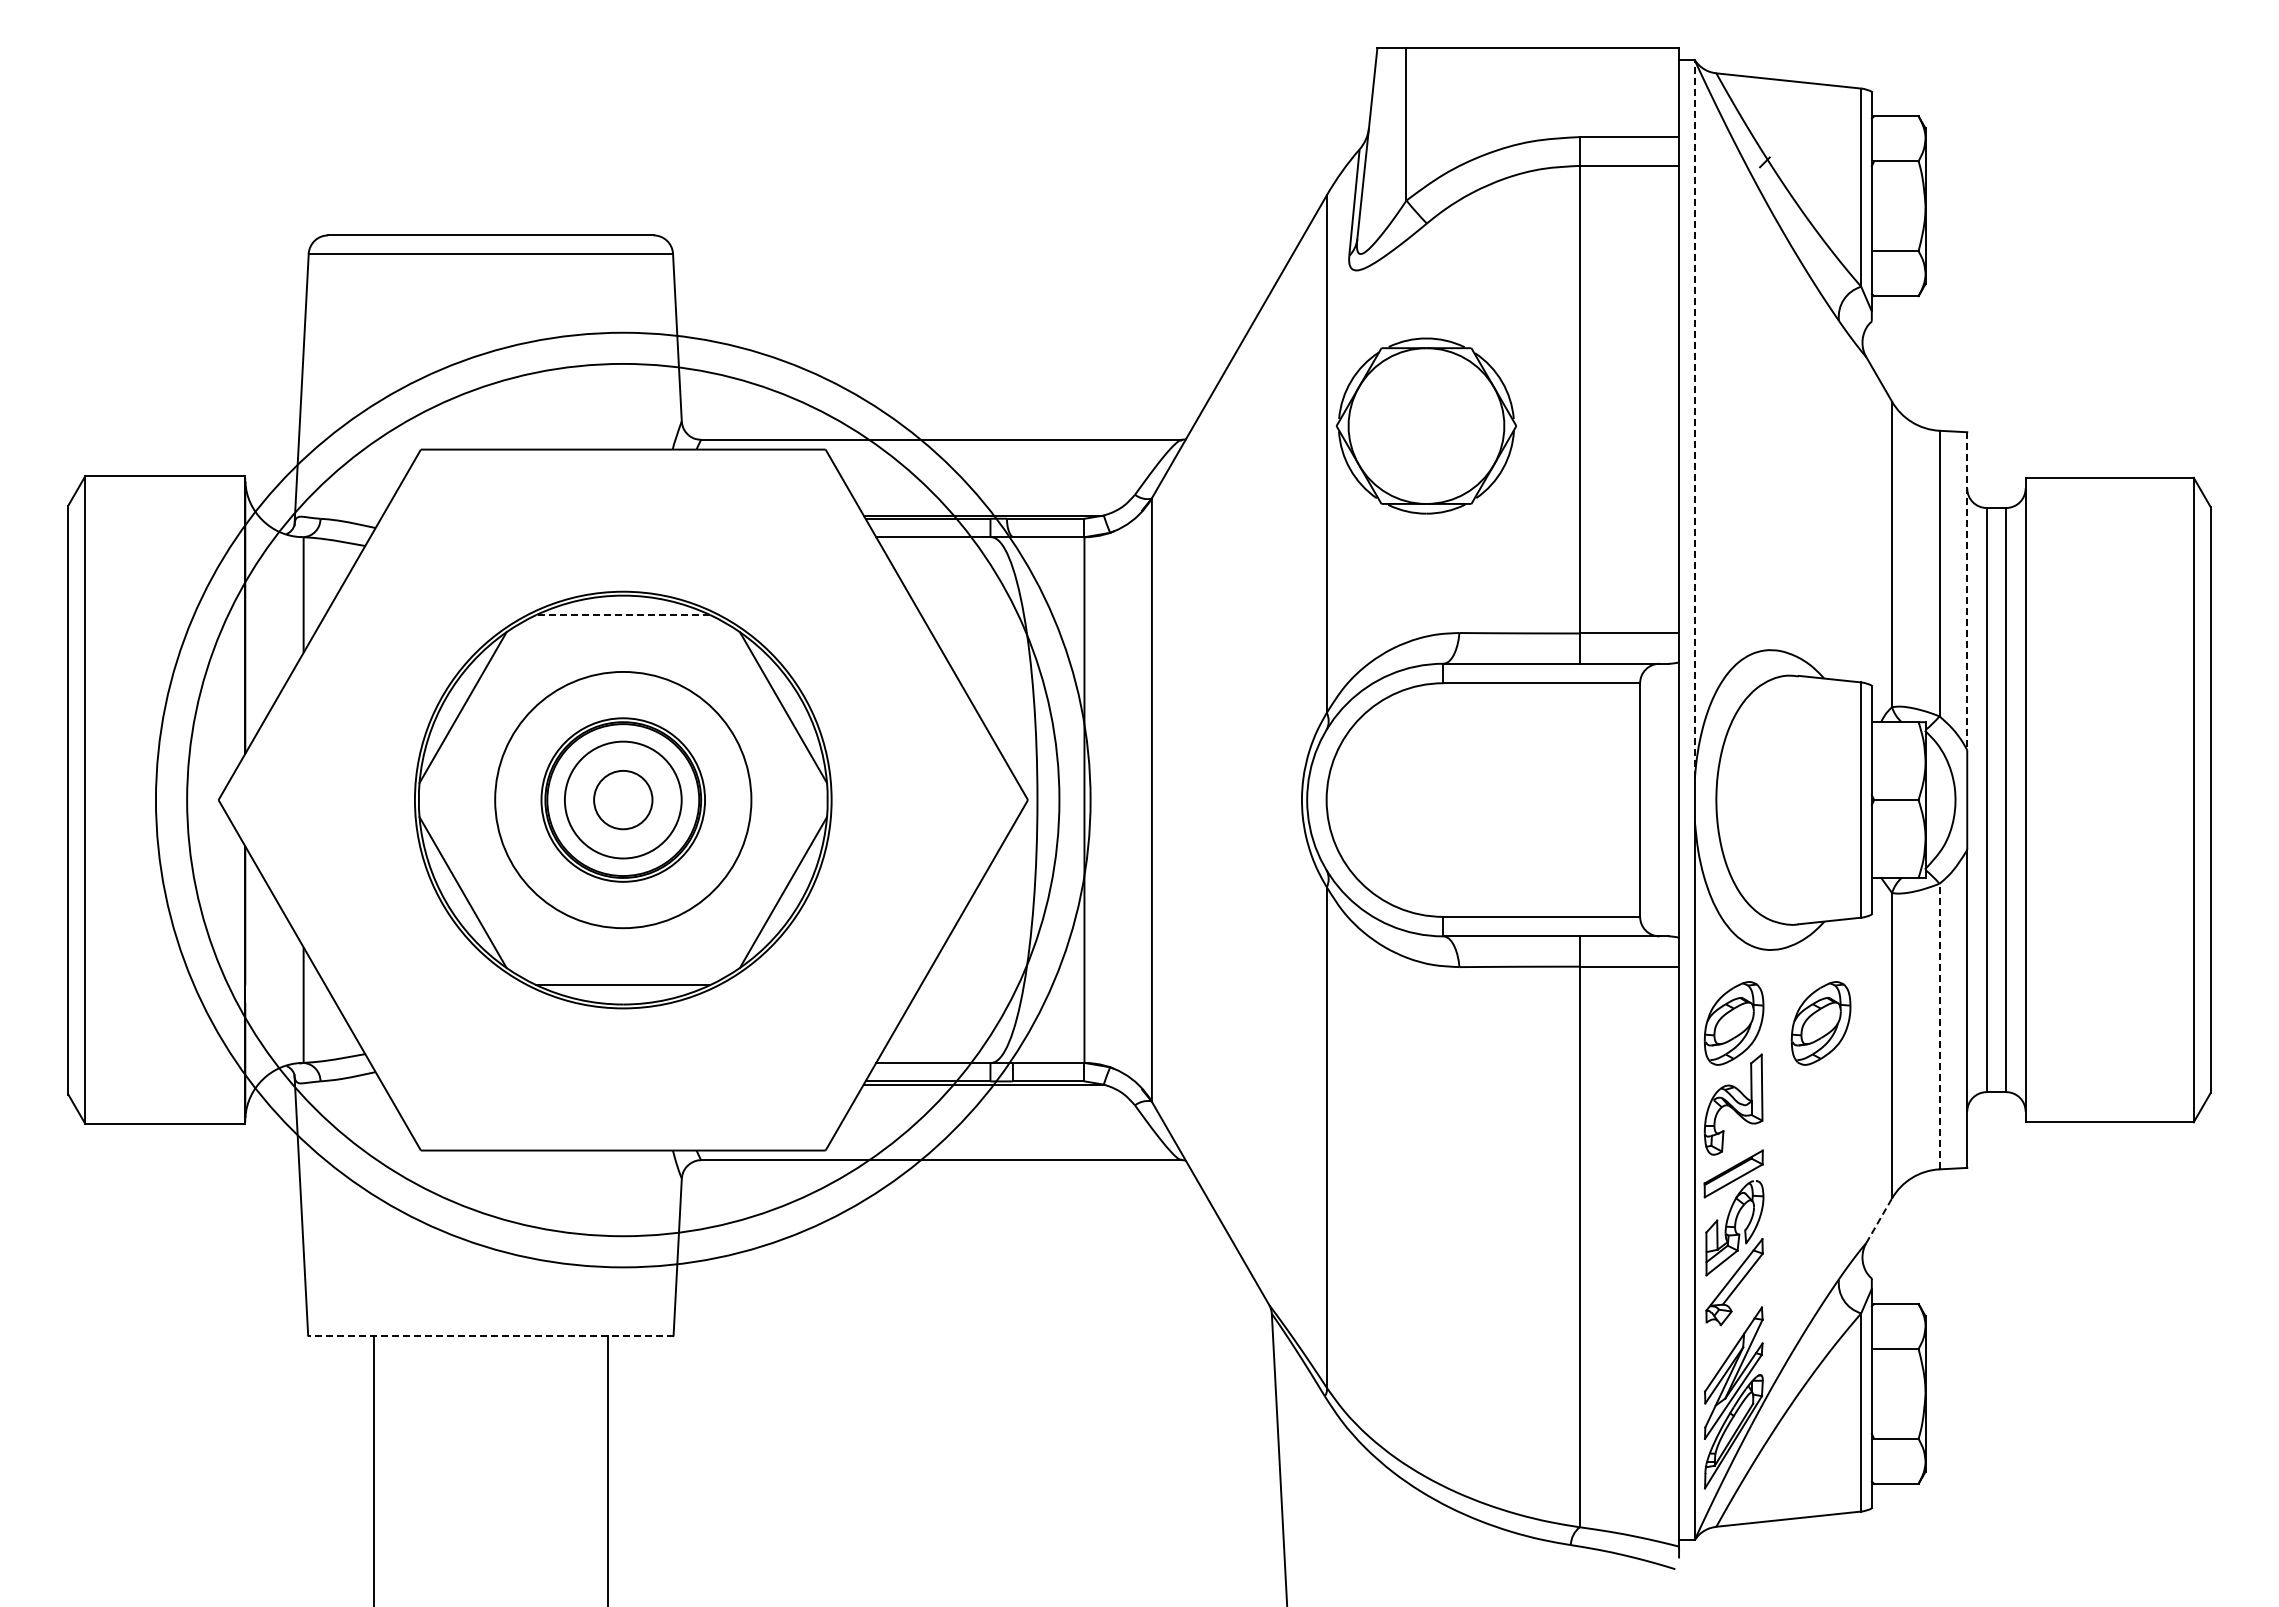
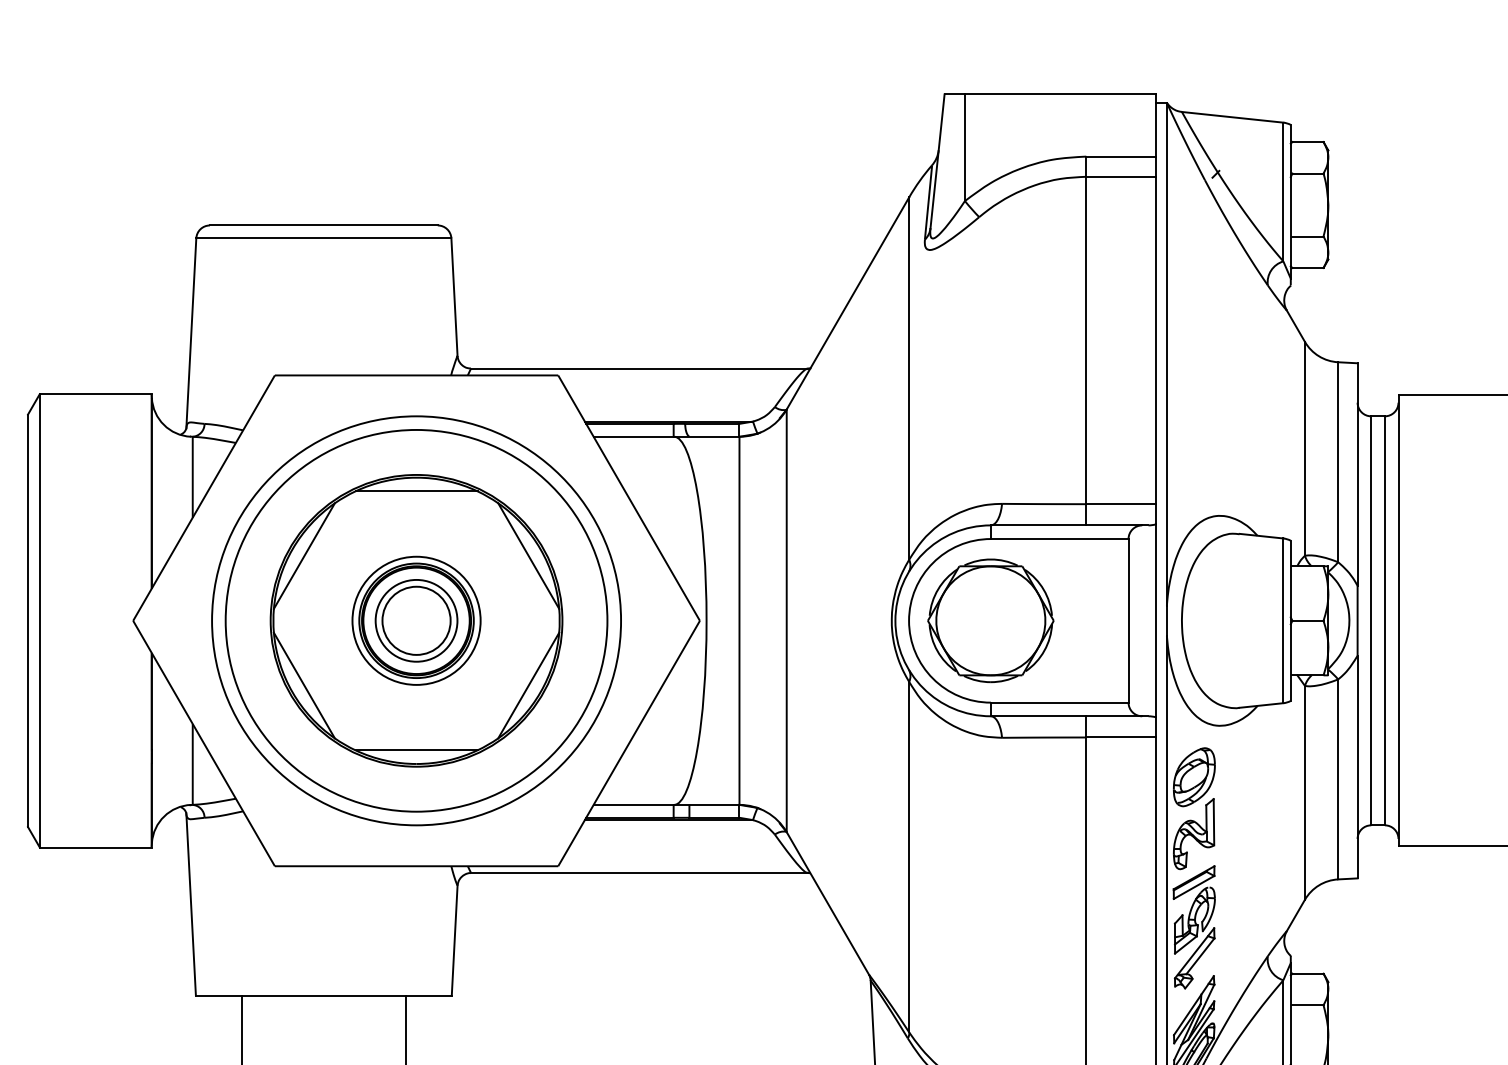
line: (1694, 419) -> (1166, 354), dashed -> solid
part: (1426, 425) -> (990, 620), moved
line: (1967, 591) -> (1357, 474), dashed -> solid
line: (622, 615) -> (416, 491), dashed -> solid
circle: (622, 799) -> (416, 620), size x0.62
circle: (622, 799) -> (416, 620), size x0.71
circle: (622, 799) -> (416, 620), size x1.67
circle: (623, 800) -> (416, 621), size x0.62
part: (1820, 1023) -> (1254, 777), removed
line: (1939, 1026) -> (1338, 779), dashed -> solid
line: (1879, 1220) -> (1296, 915), dashed -> solid
line: (490, 1335) -> (323, 995), dashed -> solid

